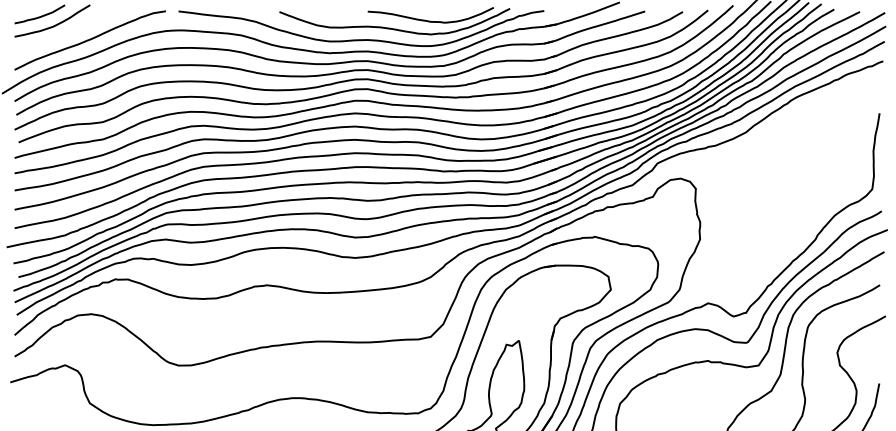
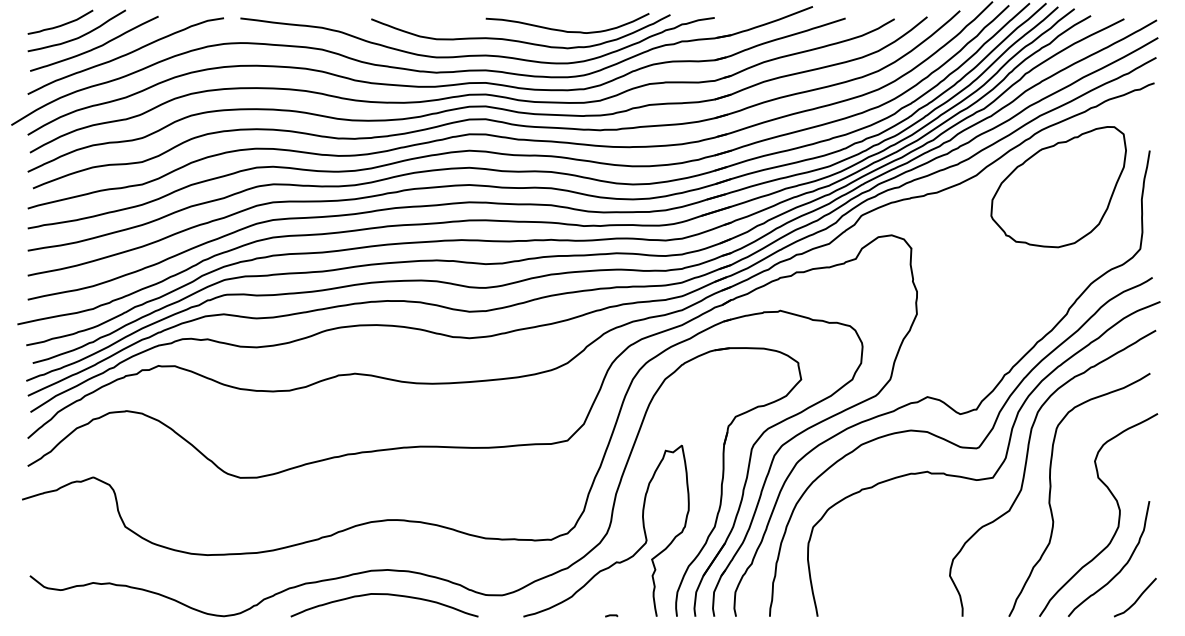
curve: (67, 33) -> (96, 46), added
part: (809, 141) -> (1058, 187), added

